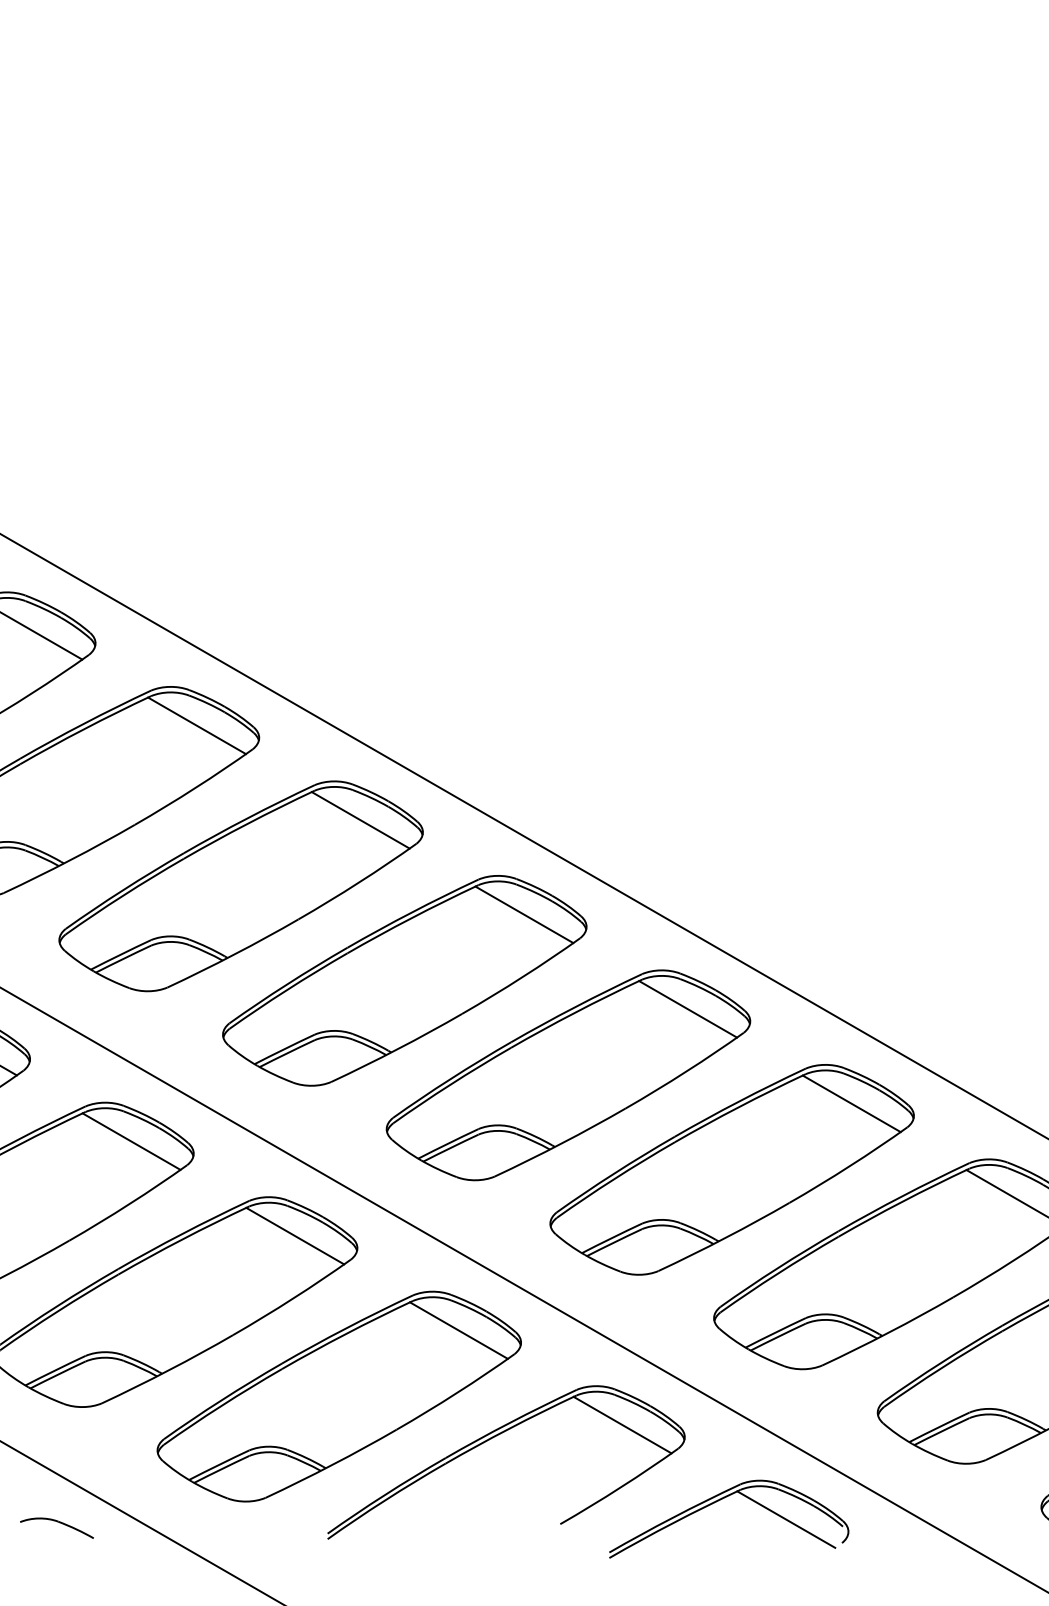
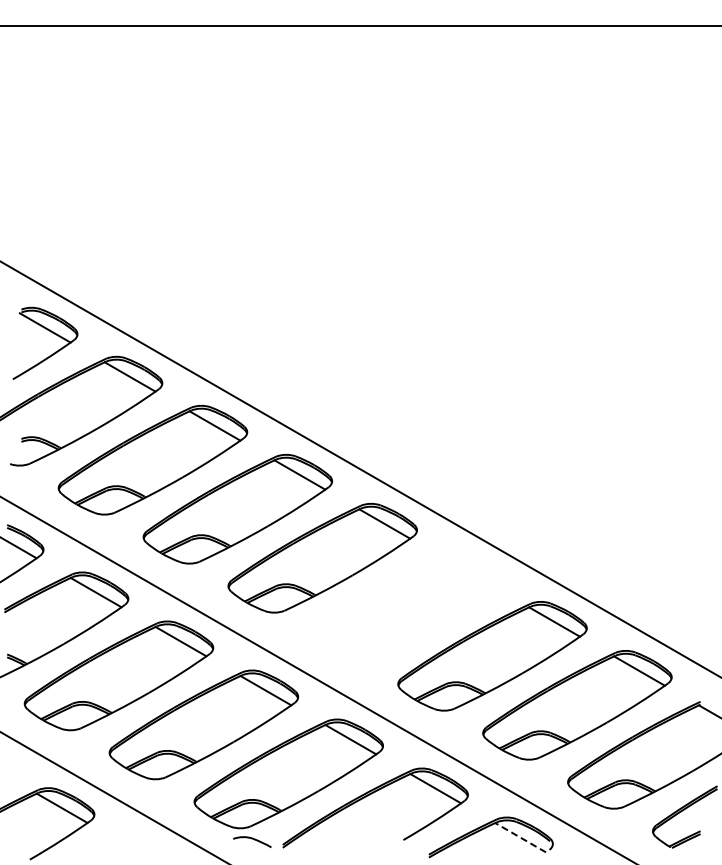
part: (568, 1075) -> (407, 607), removed
line: (786, 1519) -> (520, 837), solid -> dashed
part: (57, 1526) -> (252, 841), moved

